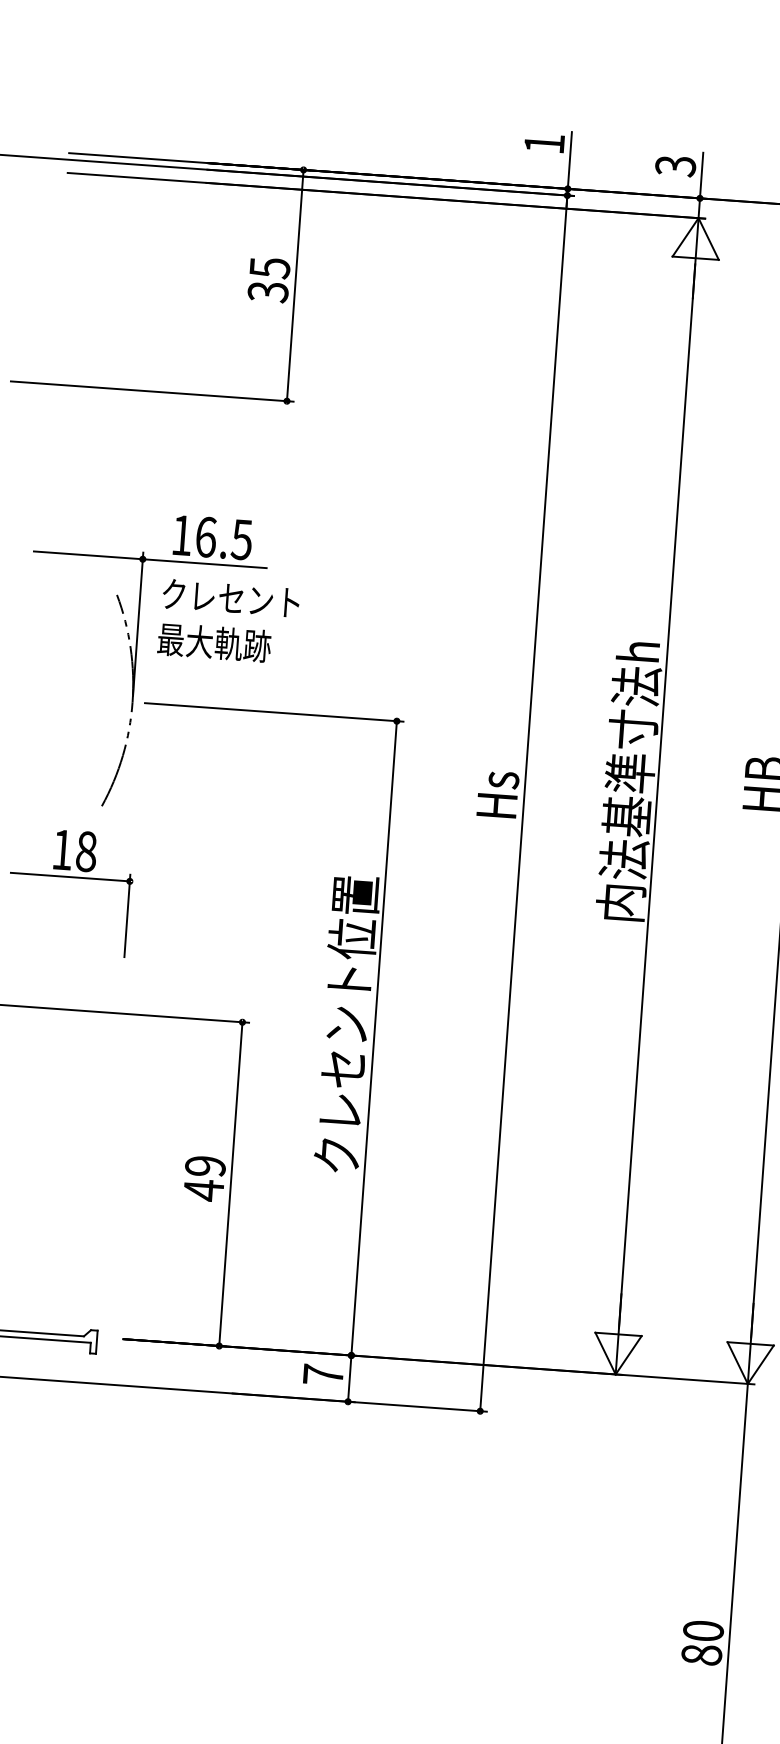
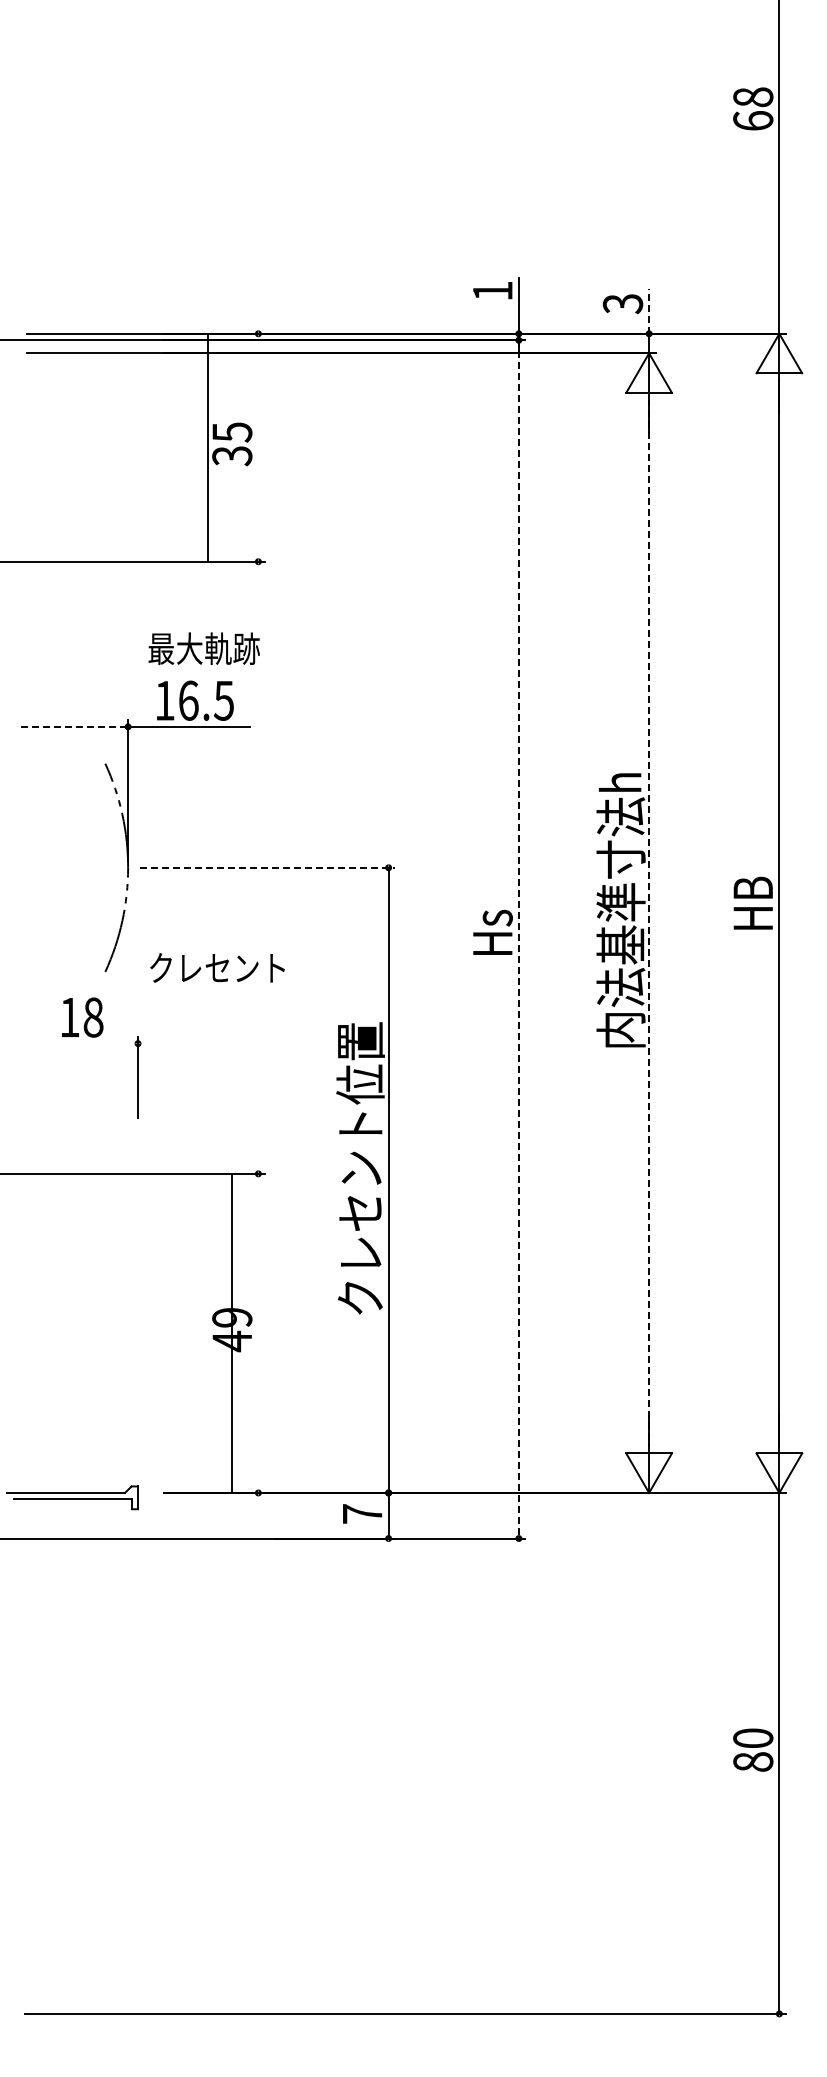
line: (702, 174) -> (649, 310), solid -> dashed
line: (295, 285) -> (208, 447), moved
line: (88, 555) -> (74, 726), solid -> dashed
text: (231, 597) -> (217, 967), moved
text: (213, 642) -> (203, 648), moved
line: (275, 712) -> (268, 867), solid -> dashed
line: (657, 796) -> (649, 923), solid -> dashed
line: (523, 803) -> (518, 939), solid -> dashed
line: (70, 876) -> (79, 1043), removed
line: (231, 1183) -> (232, 1332), moved

